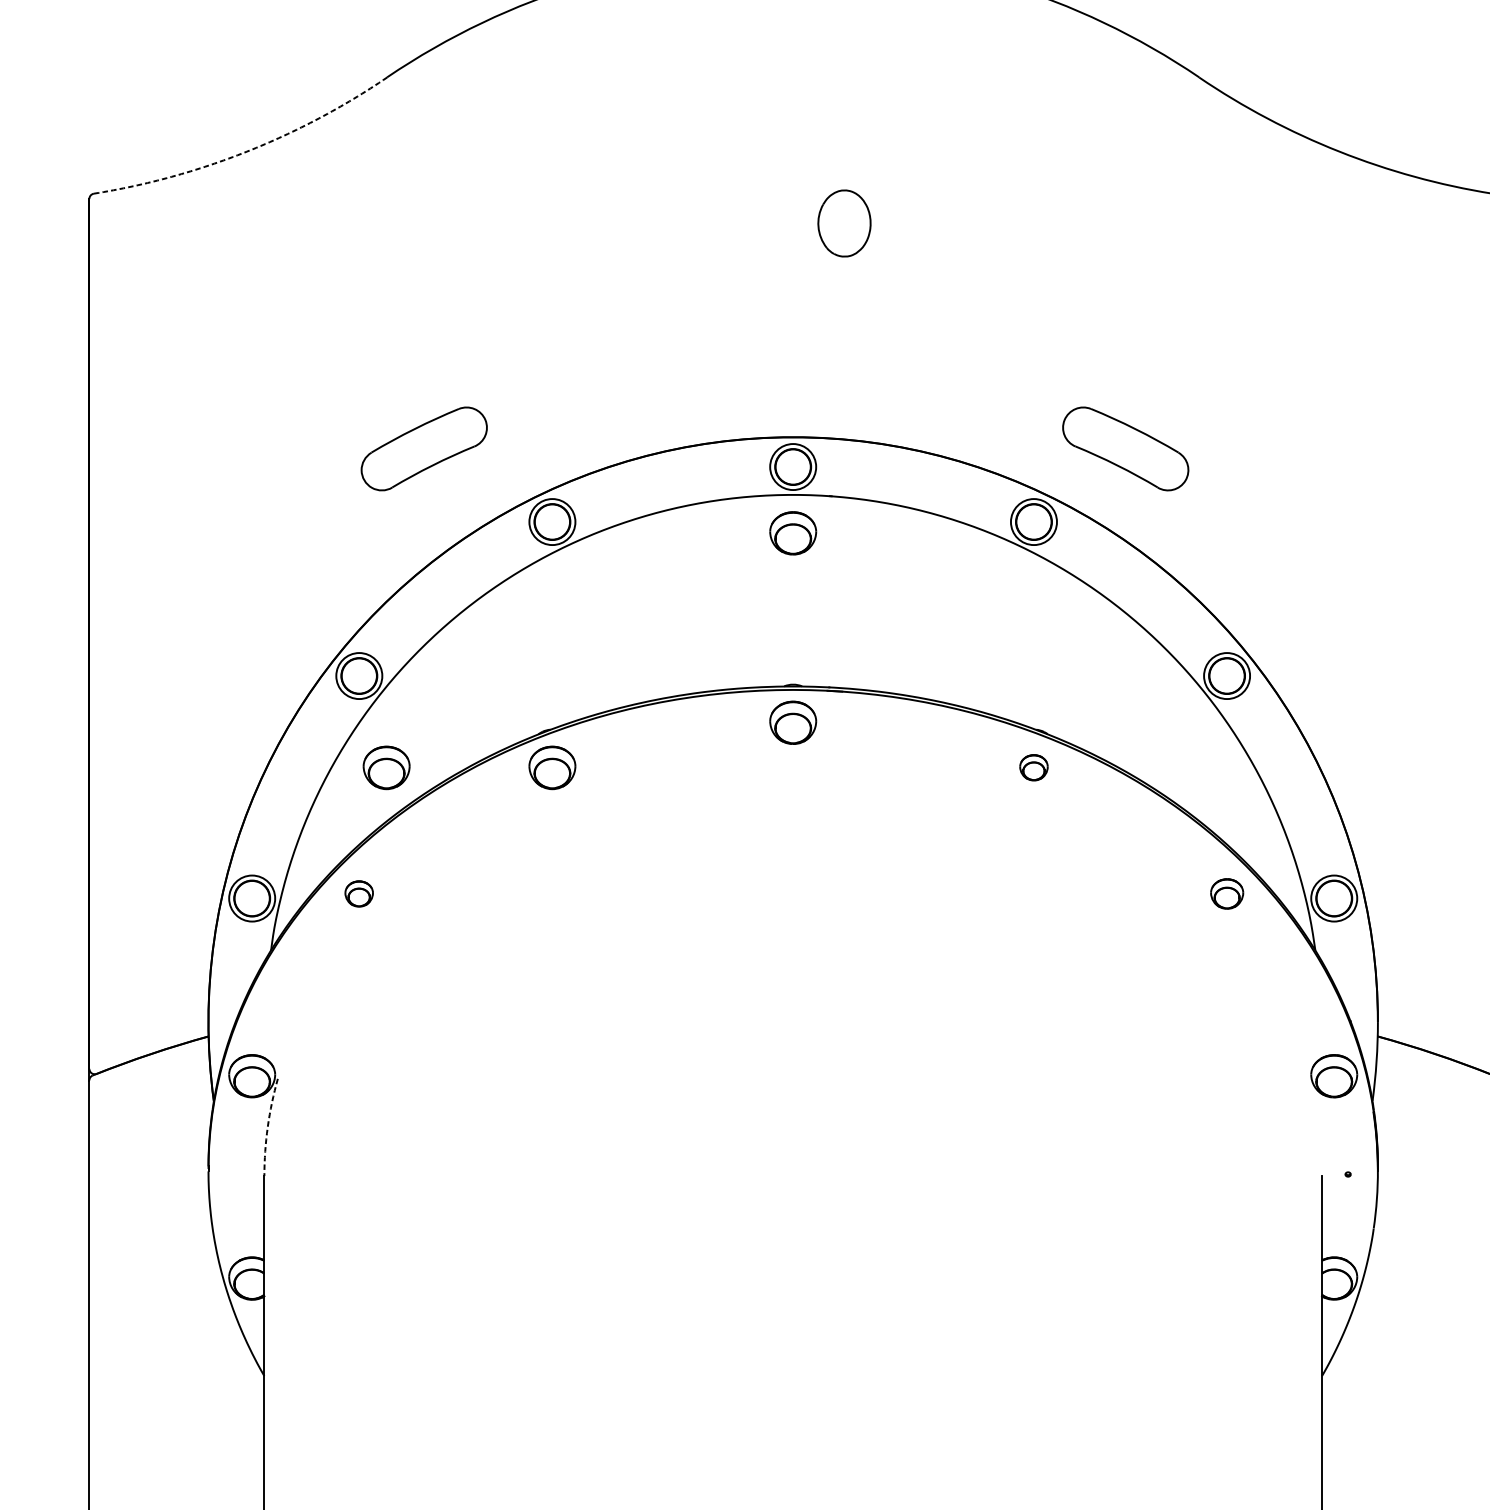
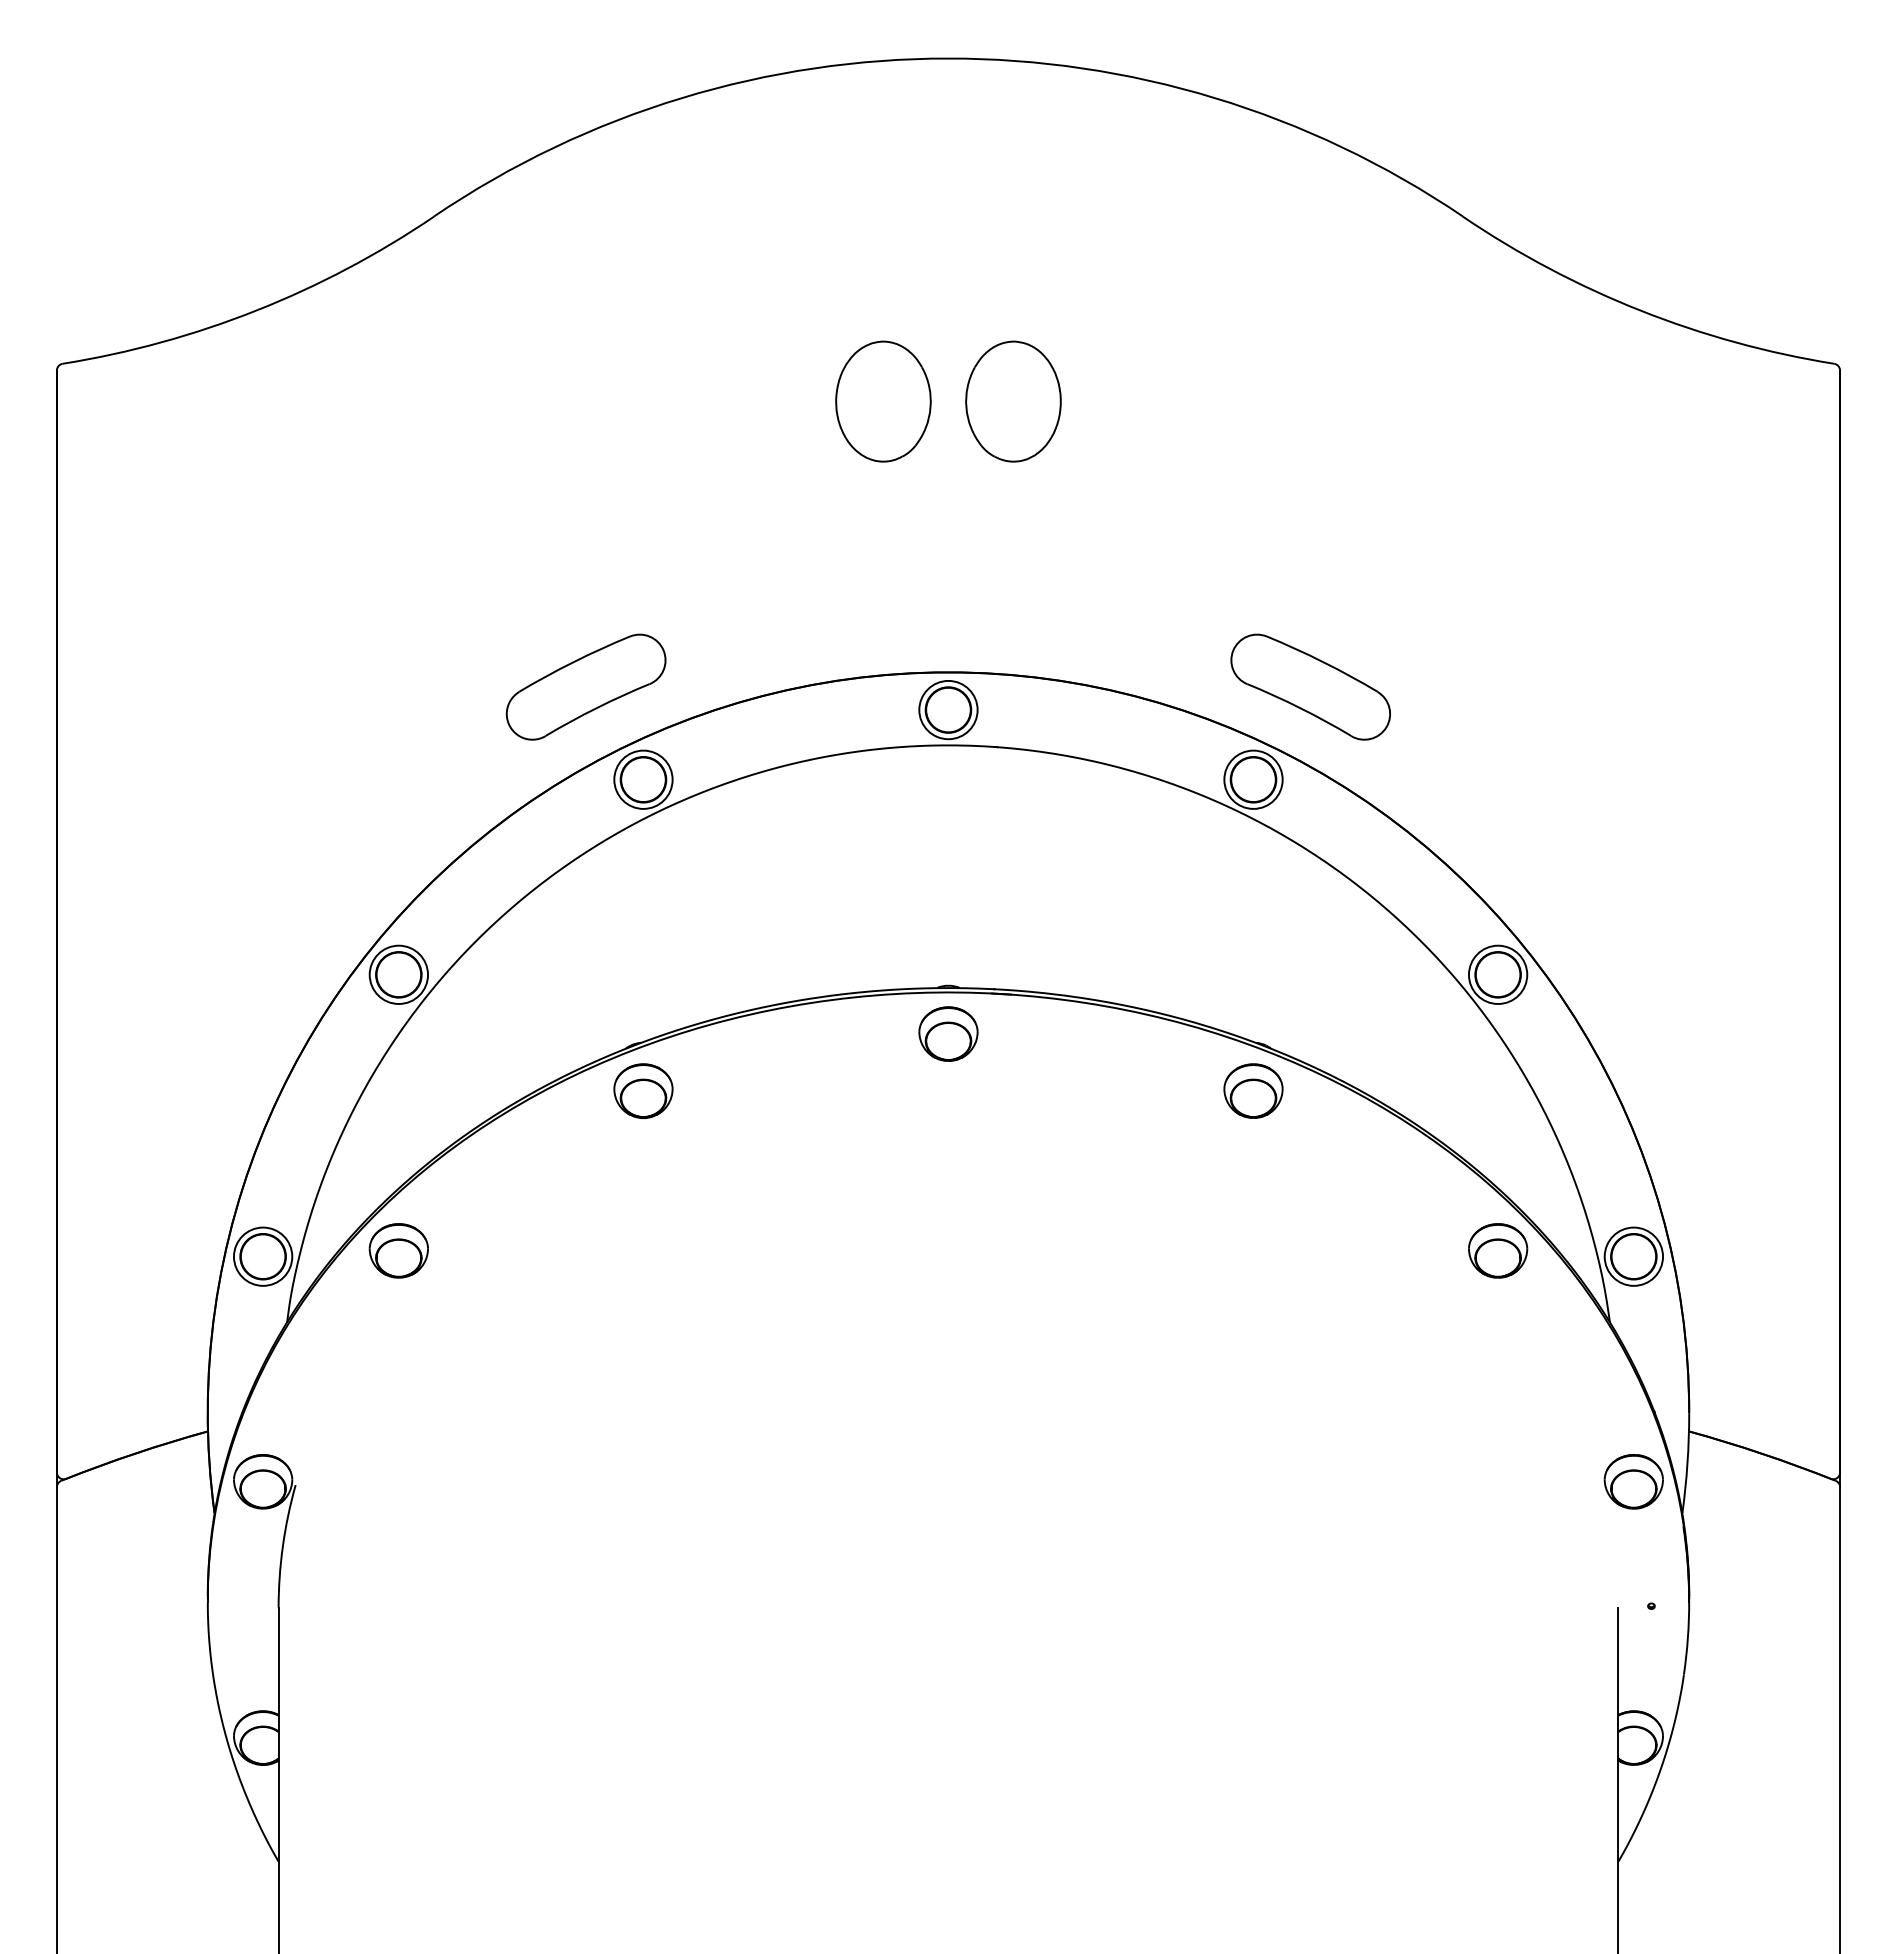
arc: (246, 151) -> (256, 310), dashed -> solid
part: (741, 223) -> (883, 401), added
part: (844, 223) -> (1013, 401), size x1.43
part: (423, 448) -> (585, 686), moved
part: (1125, 448) -> (1310, 686), moved
part: (793, 532) -> (948, 793), removed
part: (1033, 767) -> (1253, 1090), size x1.67
part: (386, 768) -> (433, 1091), removed
part: (359, 893) -> (398, 1250), size x1.67
part: (1227, 893) -> (1498, 1250), size x1.43
arc: (267, 1127) -> (282, 1546), dashed -> solid

